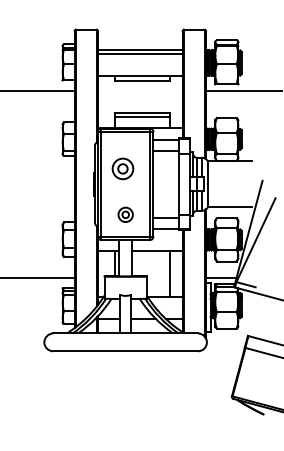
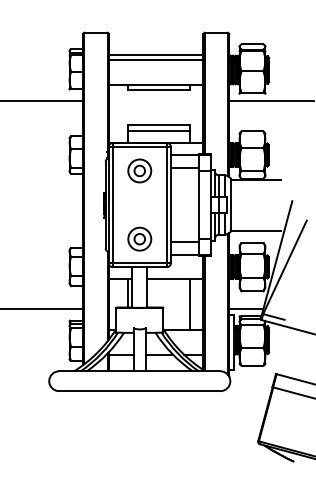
part: (122, 168) -> (139, 170), moved
part: (125, 214) -> (139, 238), size x1.43

